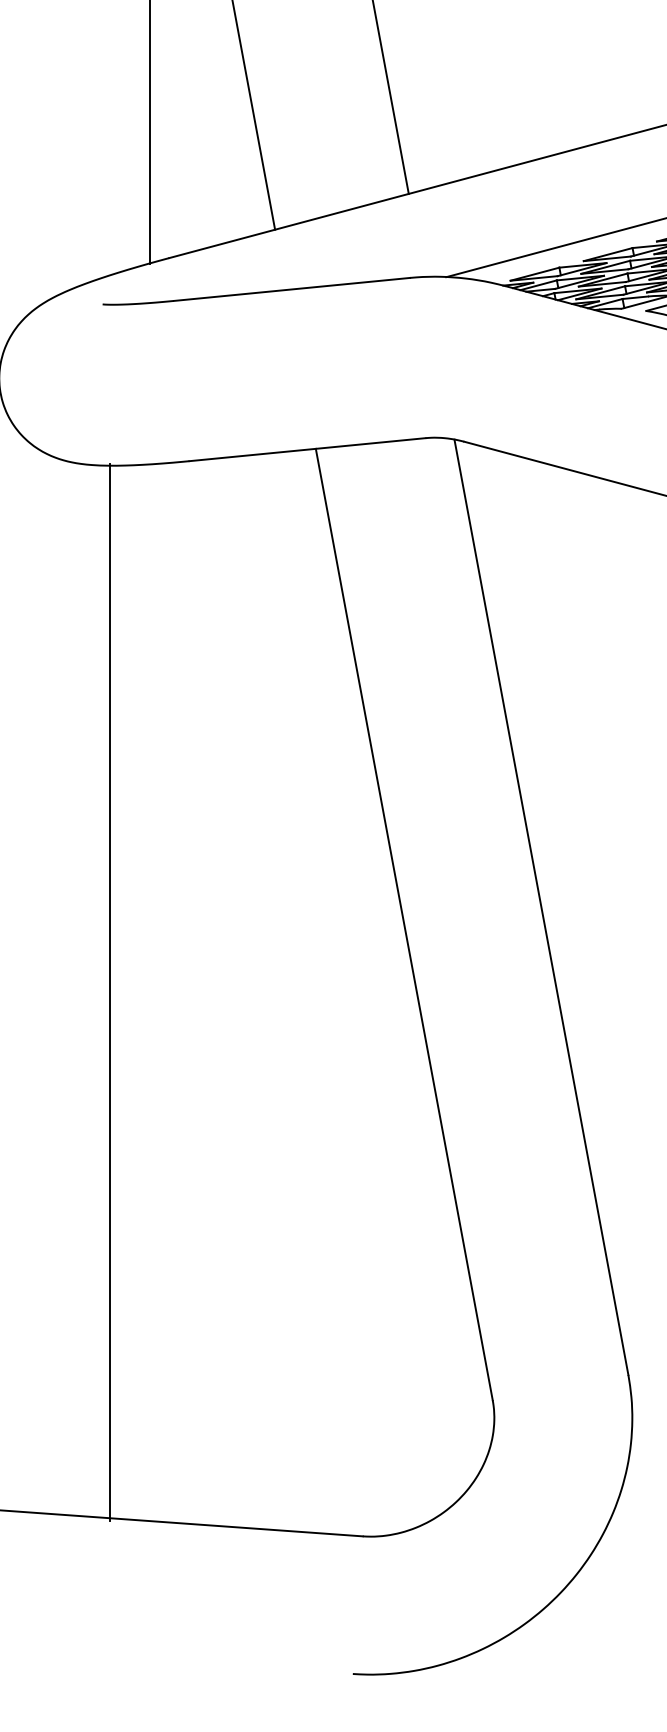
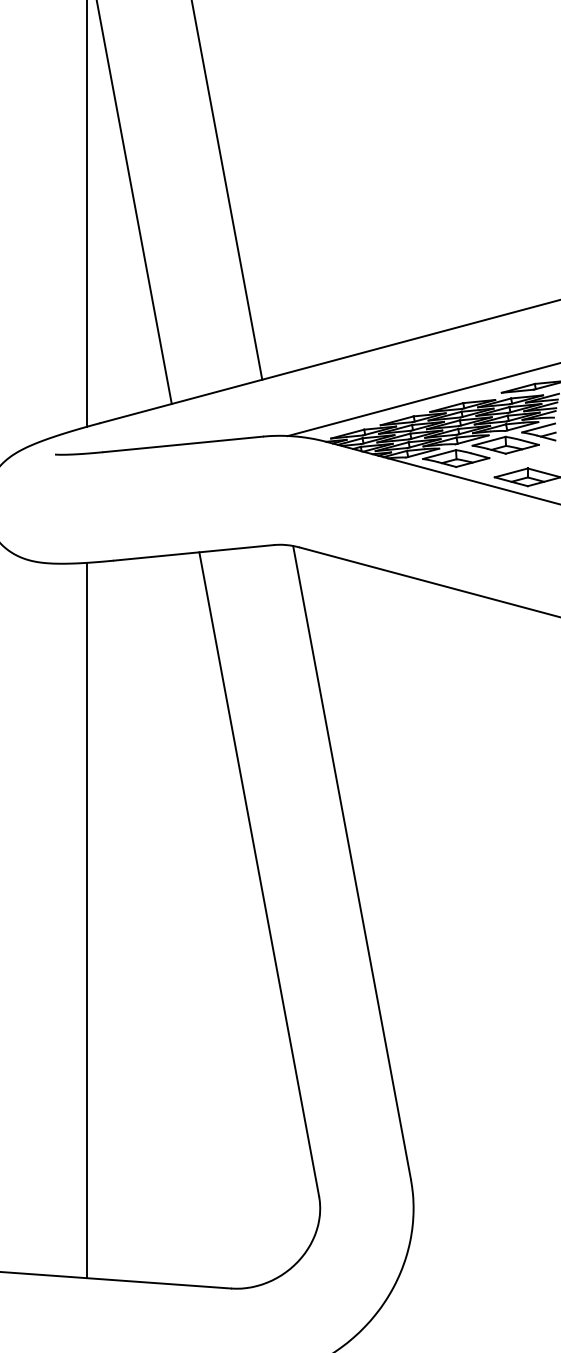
line: (109, 992) -> (86, 920), moved

